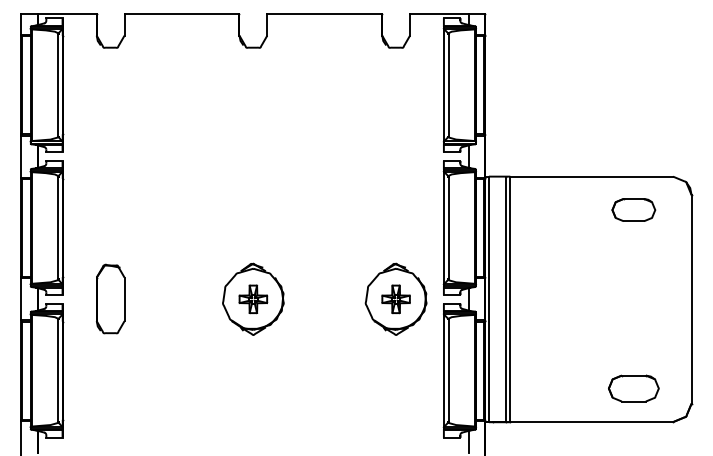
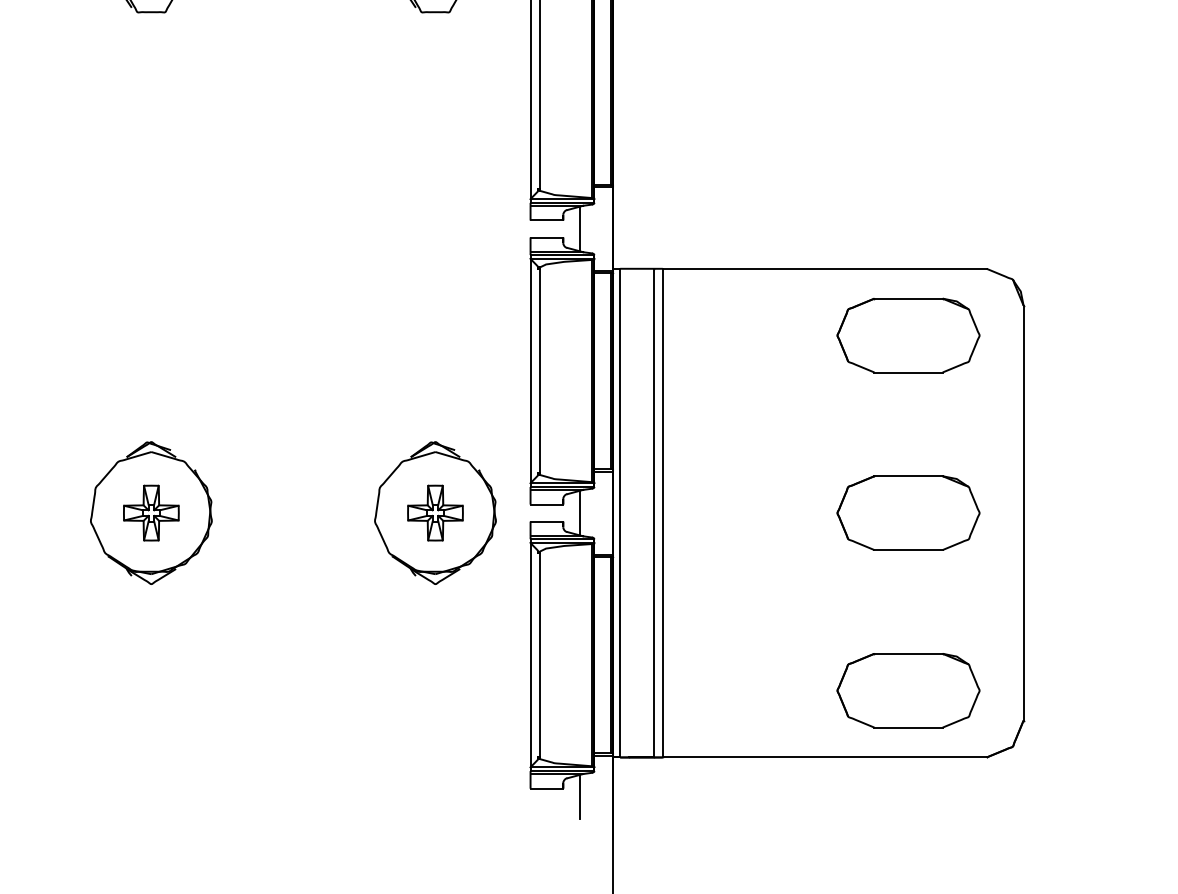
part: (633, 209) -> (907, 334), size x1.67
part: (633, 299) -> (907, 513), added
part: (633, 388) -> (907, 690), size x1.43

